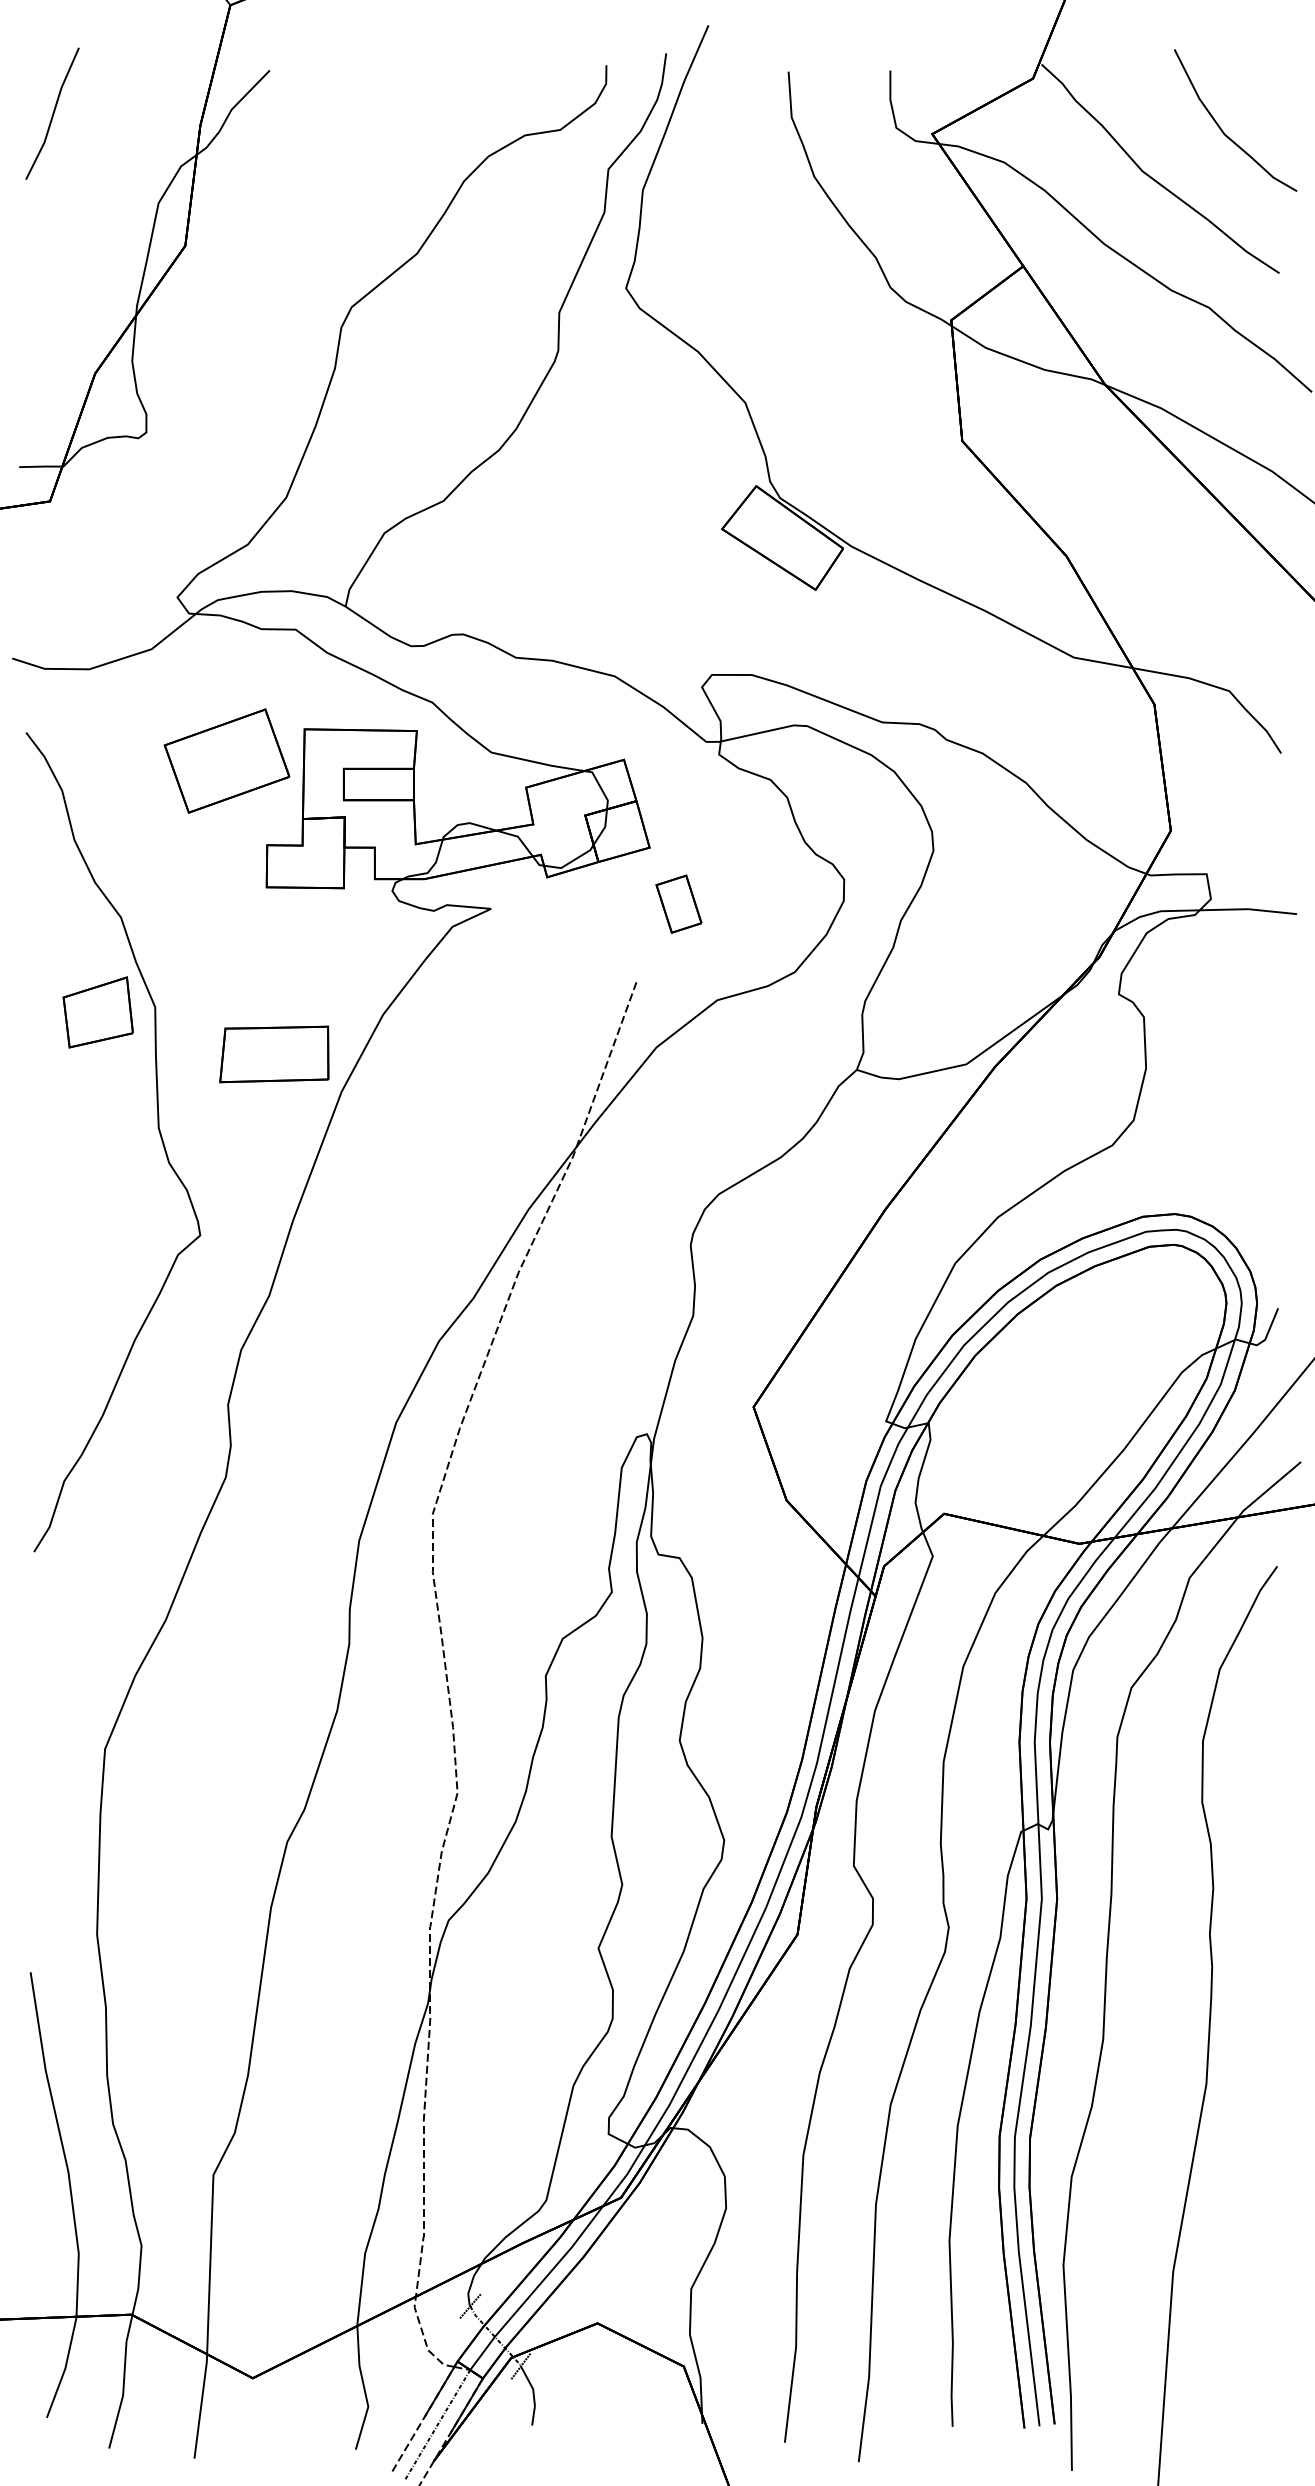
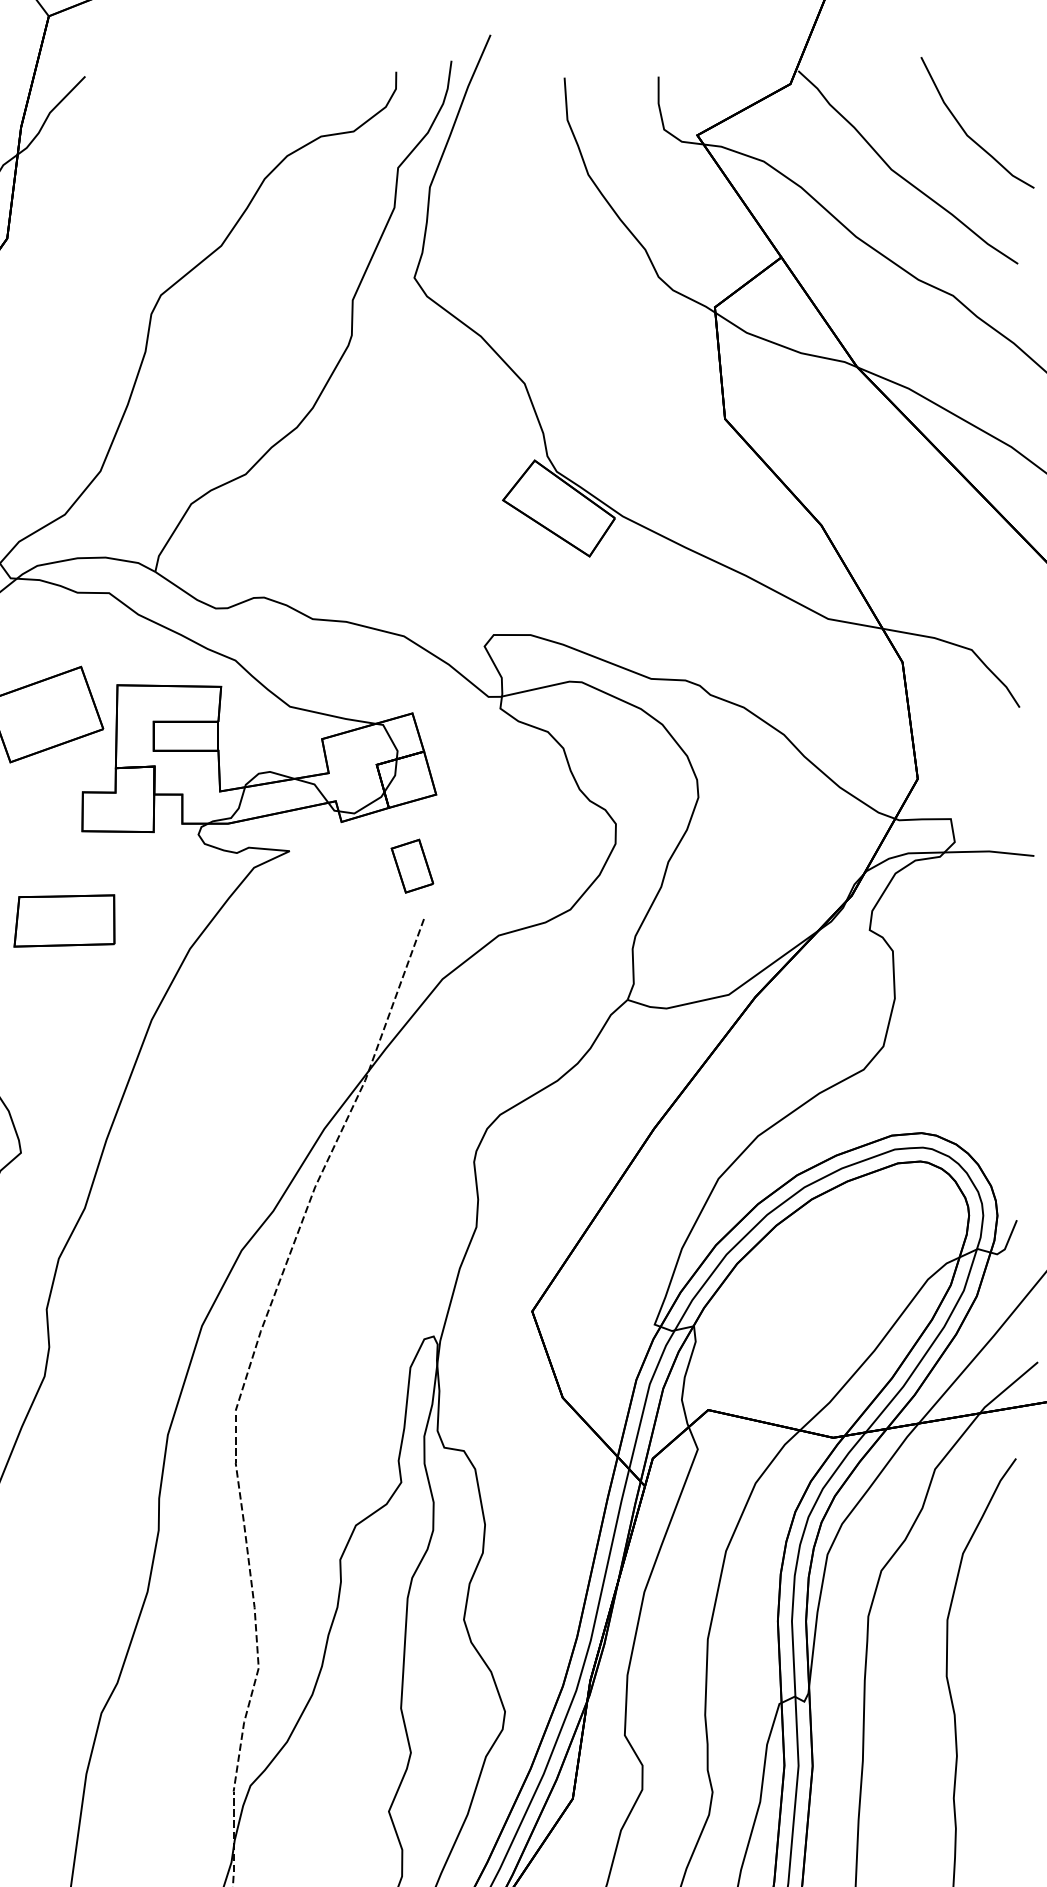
part: (678, 903) -> (412, 865), moved
part: (274, 1054) -> (64, 921), moved

